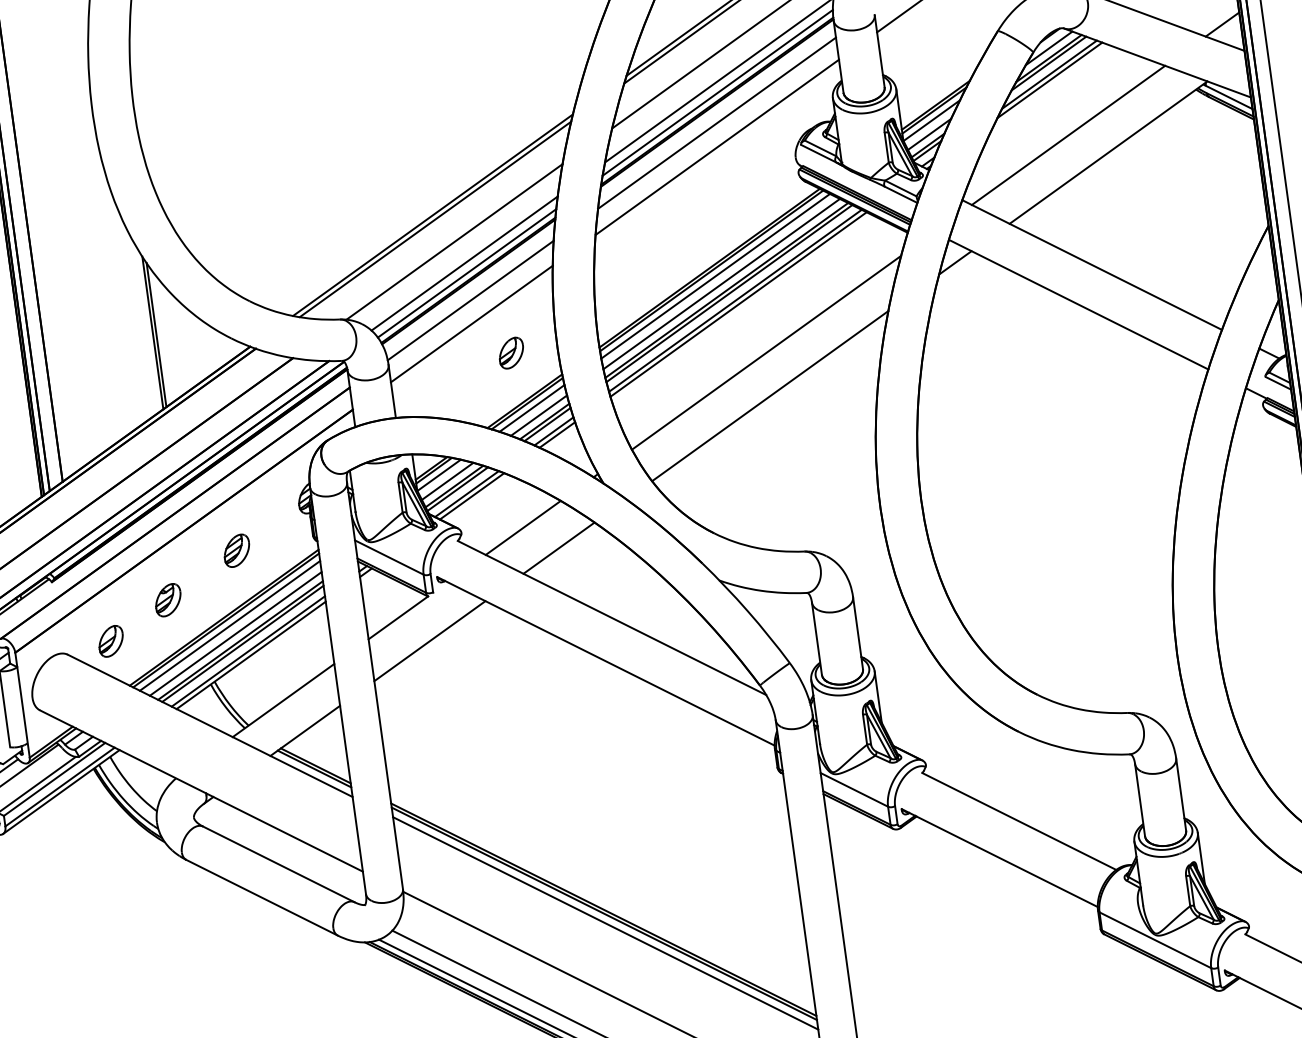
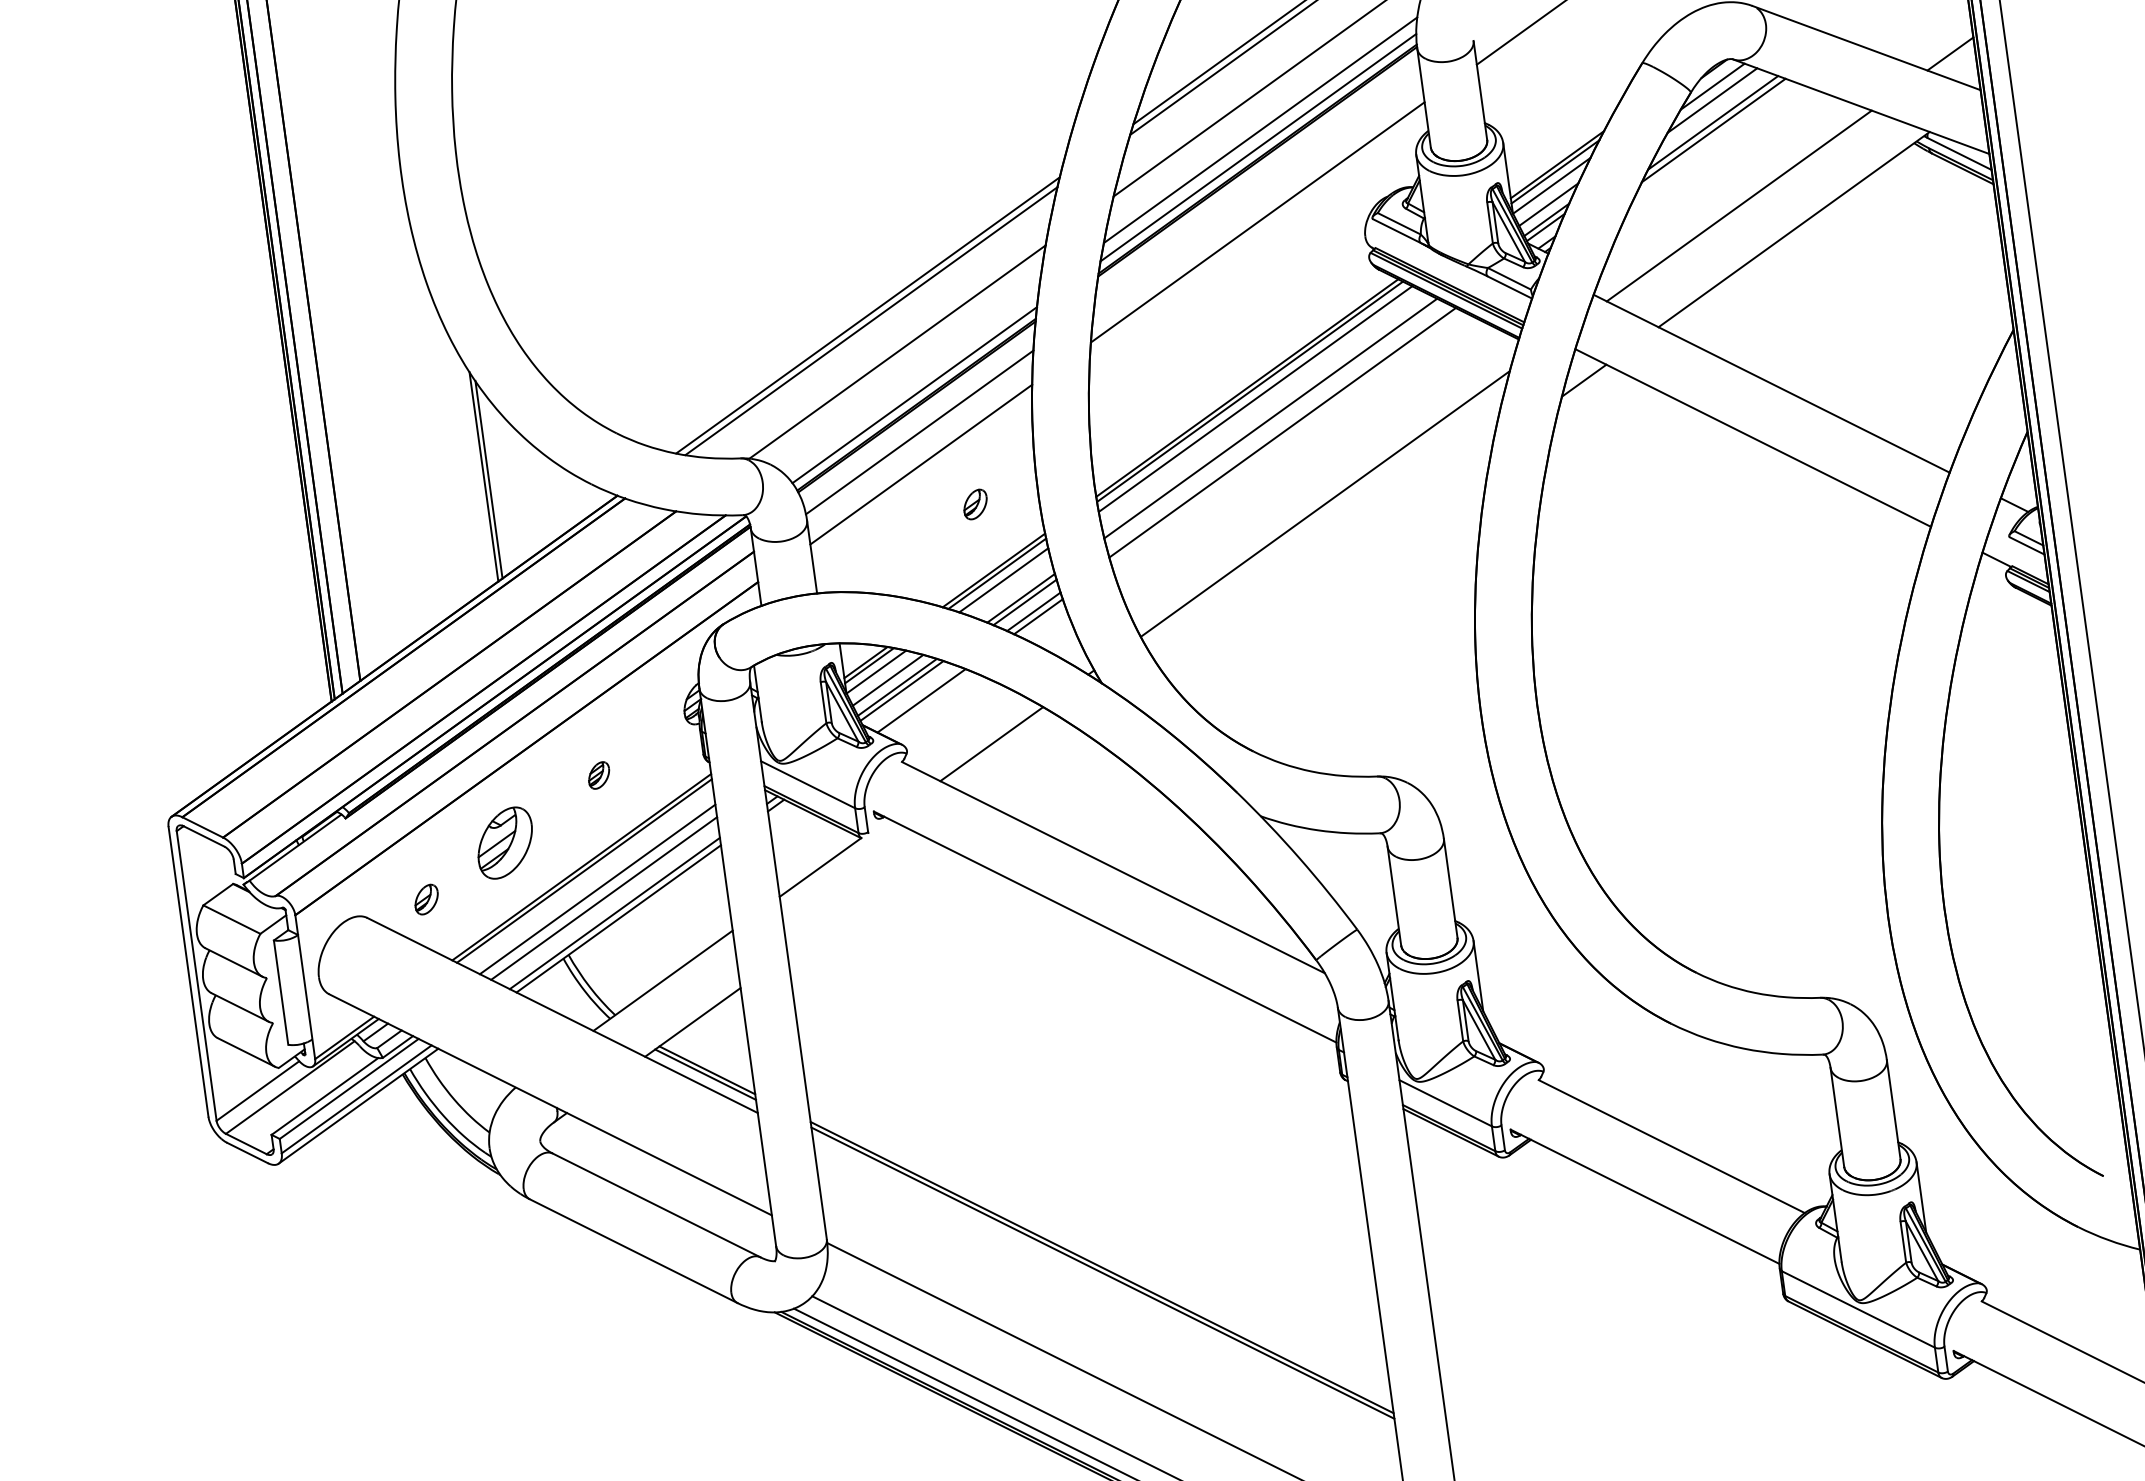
line: (1048, 63) -> (1712, 107), removed
line: (717, 122) -> (1257, 188), removed
line: (464, 263) -> (911, 381), removed
line: (721, 283) -> (1263, 409), removed
line: (728, 293) -> (1273, 422), removed
line: (738, 304) -> (1286, 437), removed
part: (511, 353) -> (975, 504), size x0.7
line: (770, 396) -> (1330, 563), removed
line: (538, 415) -> (1012, 590), removed
line: (466, 493) -> (914, 697), removed
line: (558, 547) -> (1040, 771), removed
part: (236, 550) -> (598, 775), size x0.6
part: (167, 600) -> (504, 843), size x1.6
line: (229, 625) -> (589, 878), removed
part: (110, 641) -> (426, 899), size x0.7
line: (429, 641) -> (863, 899), removed
line: (242, 643) -> (606, 902), removed
line: (605, 922) -> (1104, 1285), removed

